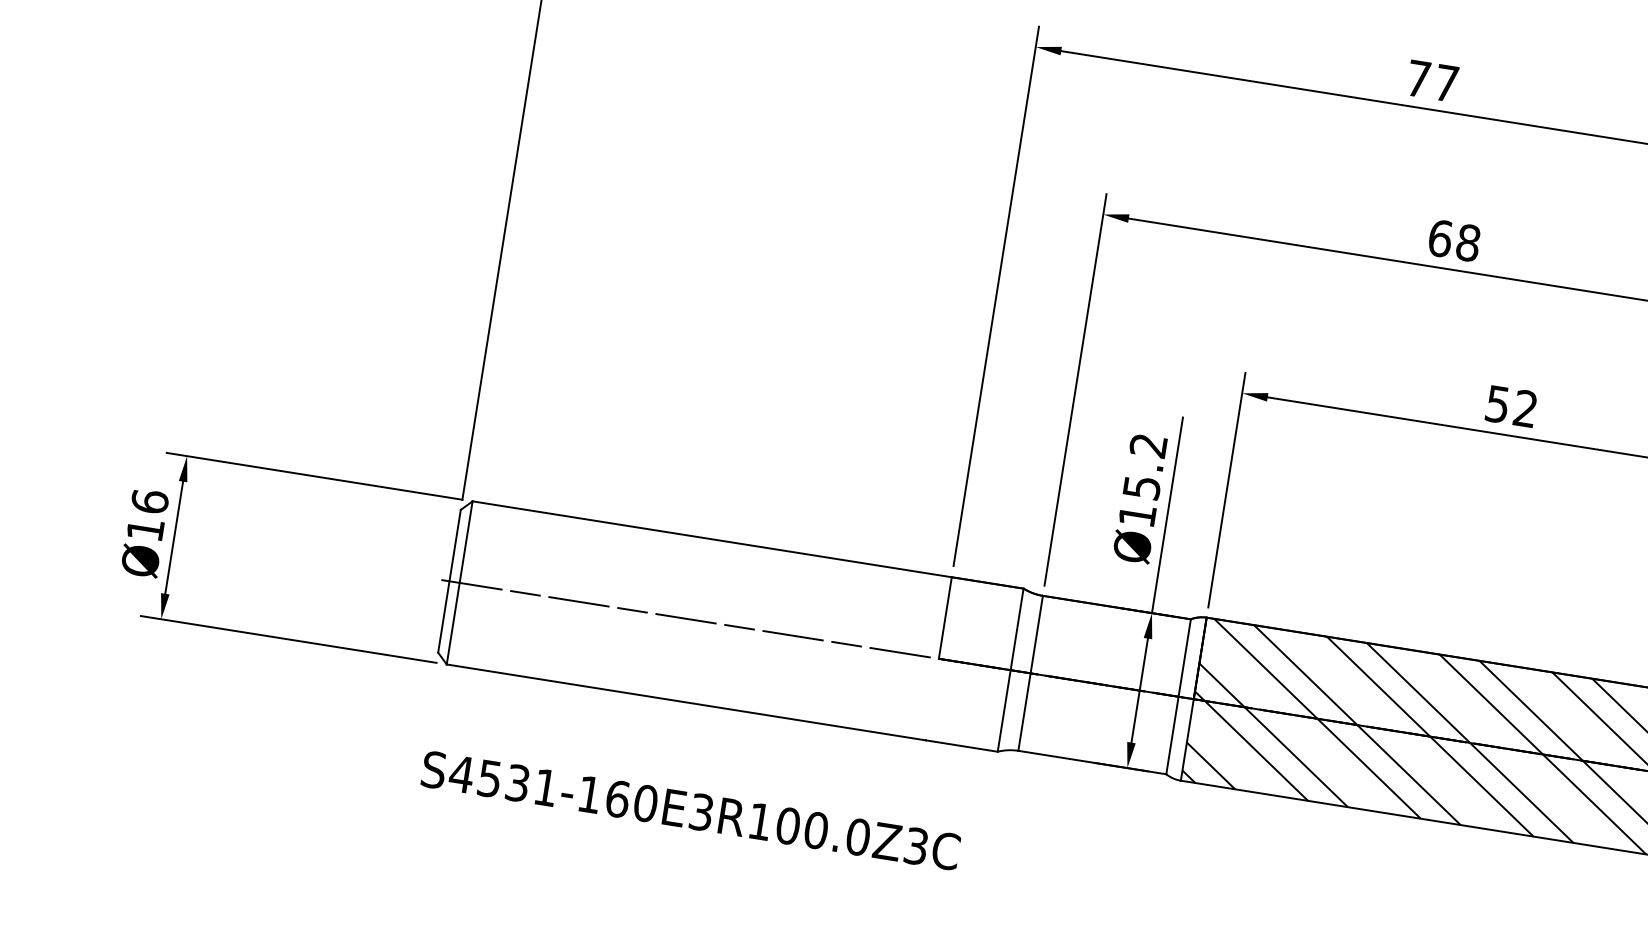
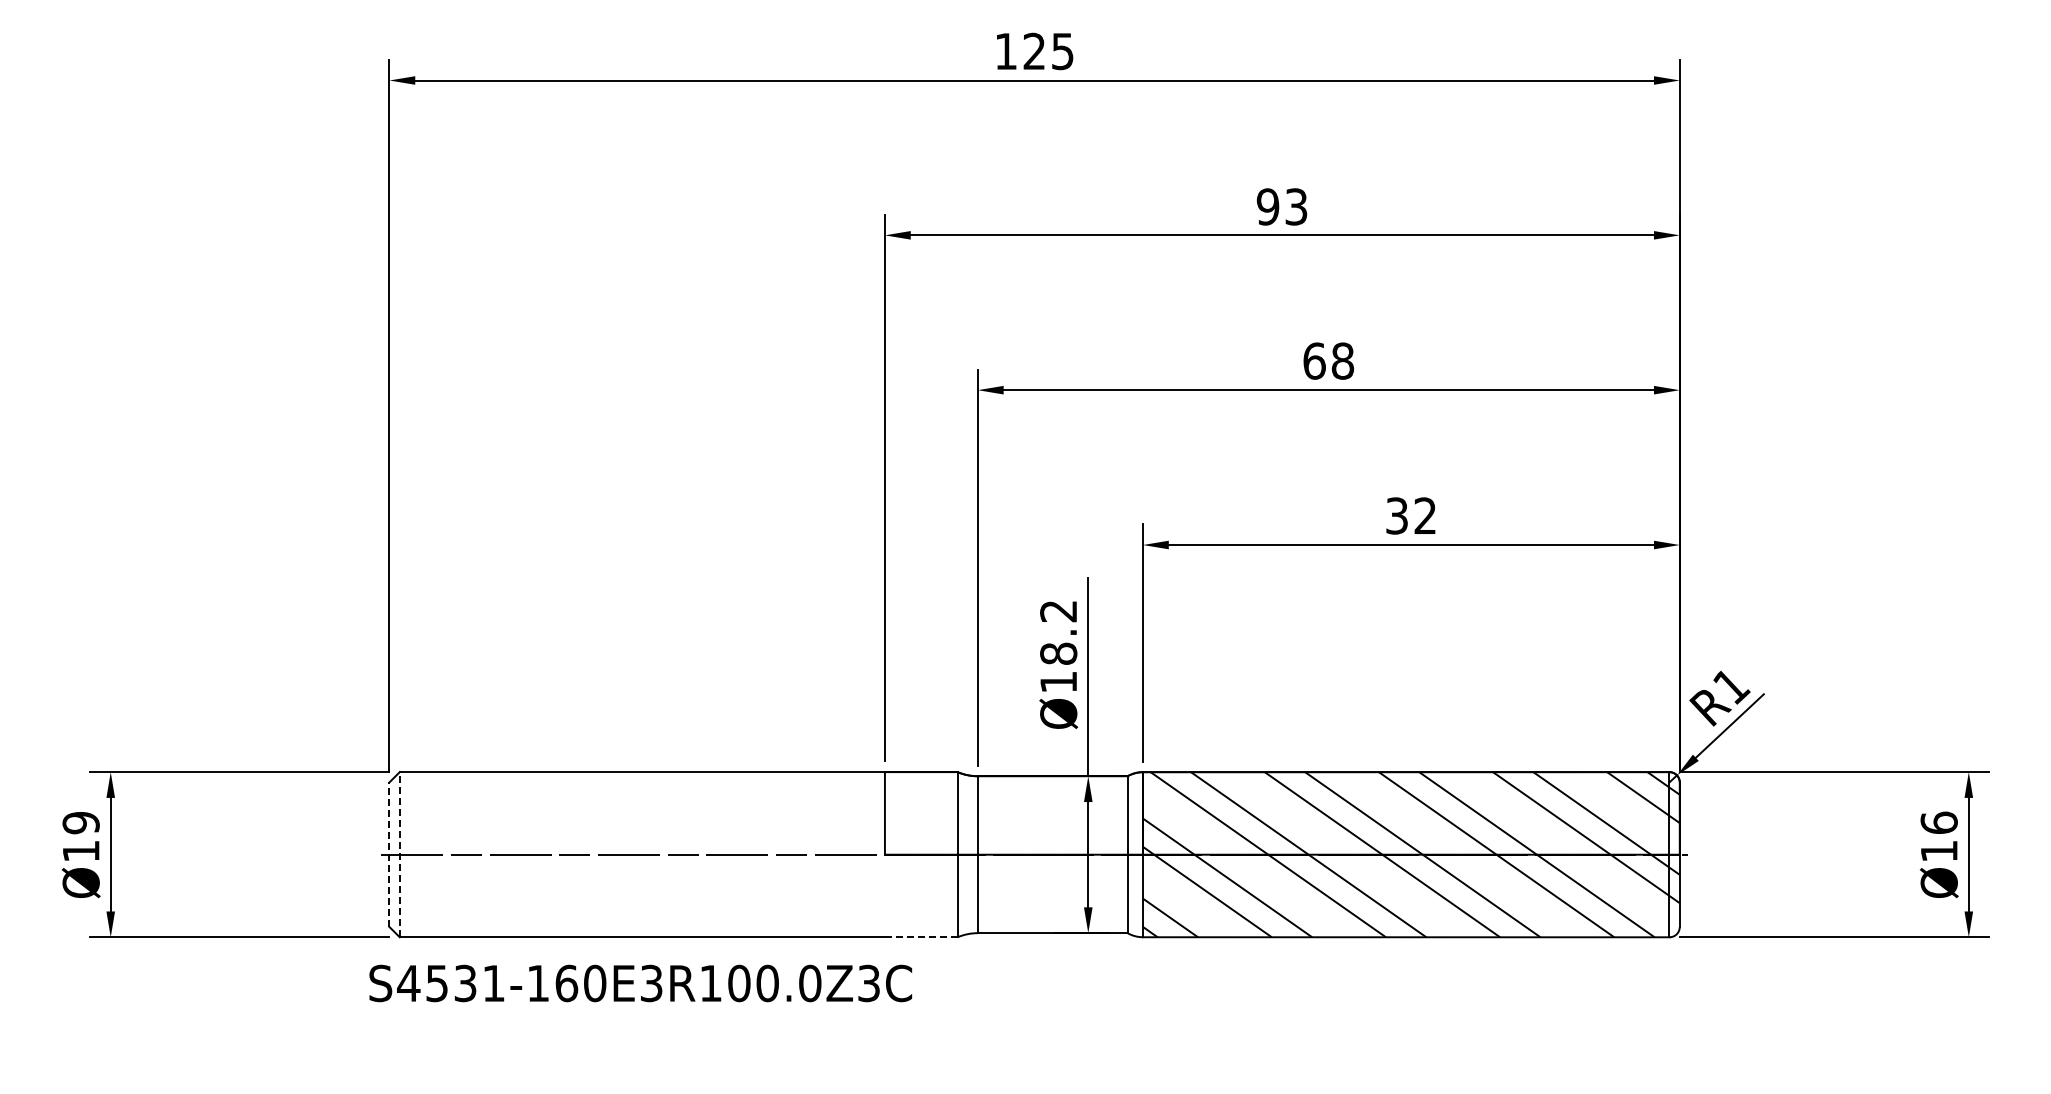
text: (1431, 80) -> (1281, 206), 77 -> 93
text: (1497, 403) -> (1396, 515), 52 -> 32
text: (1141, 487) -> (1058, 653), Ø15.2 -> Ø18.2
text: (149, 501) -> (80, 822), Ø16 -> Ø19
line: (449, 581) -> (389, 854), solid -> dashed
line: (459, 582) -> (399, 854), solid -> dashed
line: (962, 746) -> (921, 937), solid -> dashed
text: (690, 810) -> (640, 983), moved

